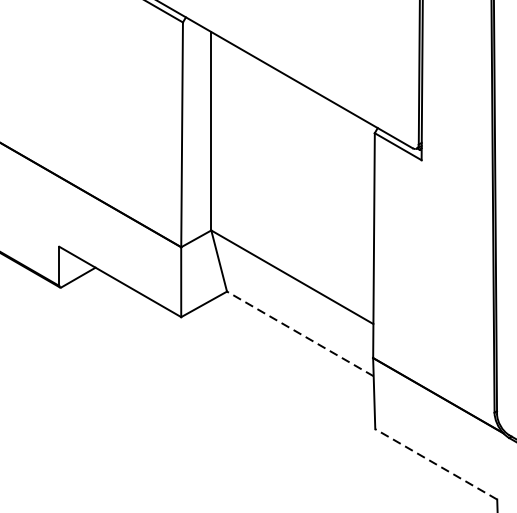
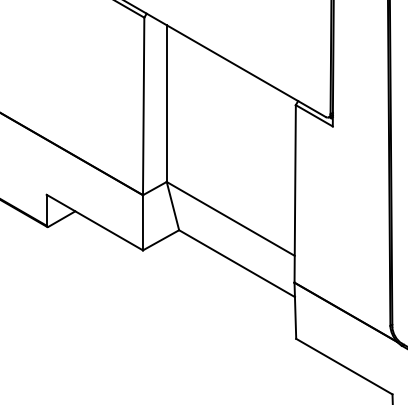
line: (300, 333) -> (237, 263), dashed -> solid
line: (436, 464) -> (344, 366), dashed -> solid

